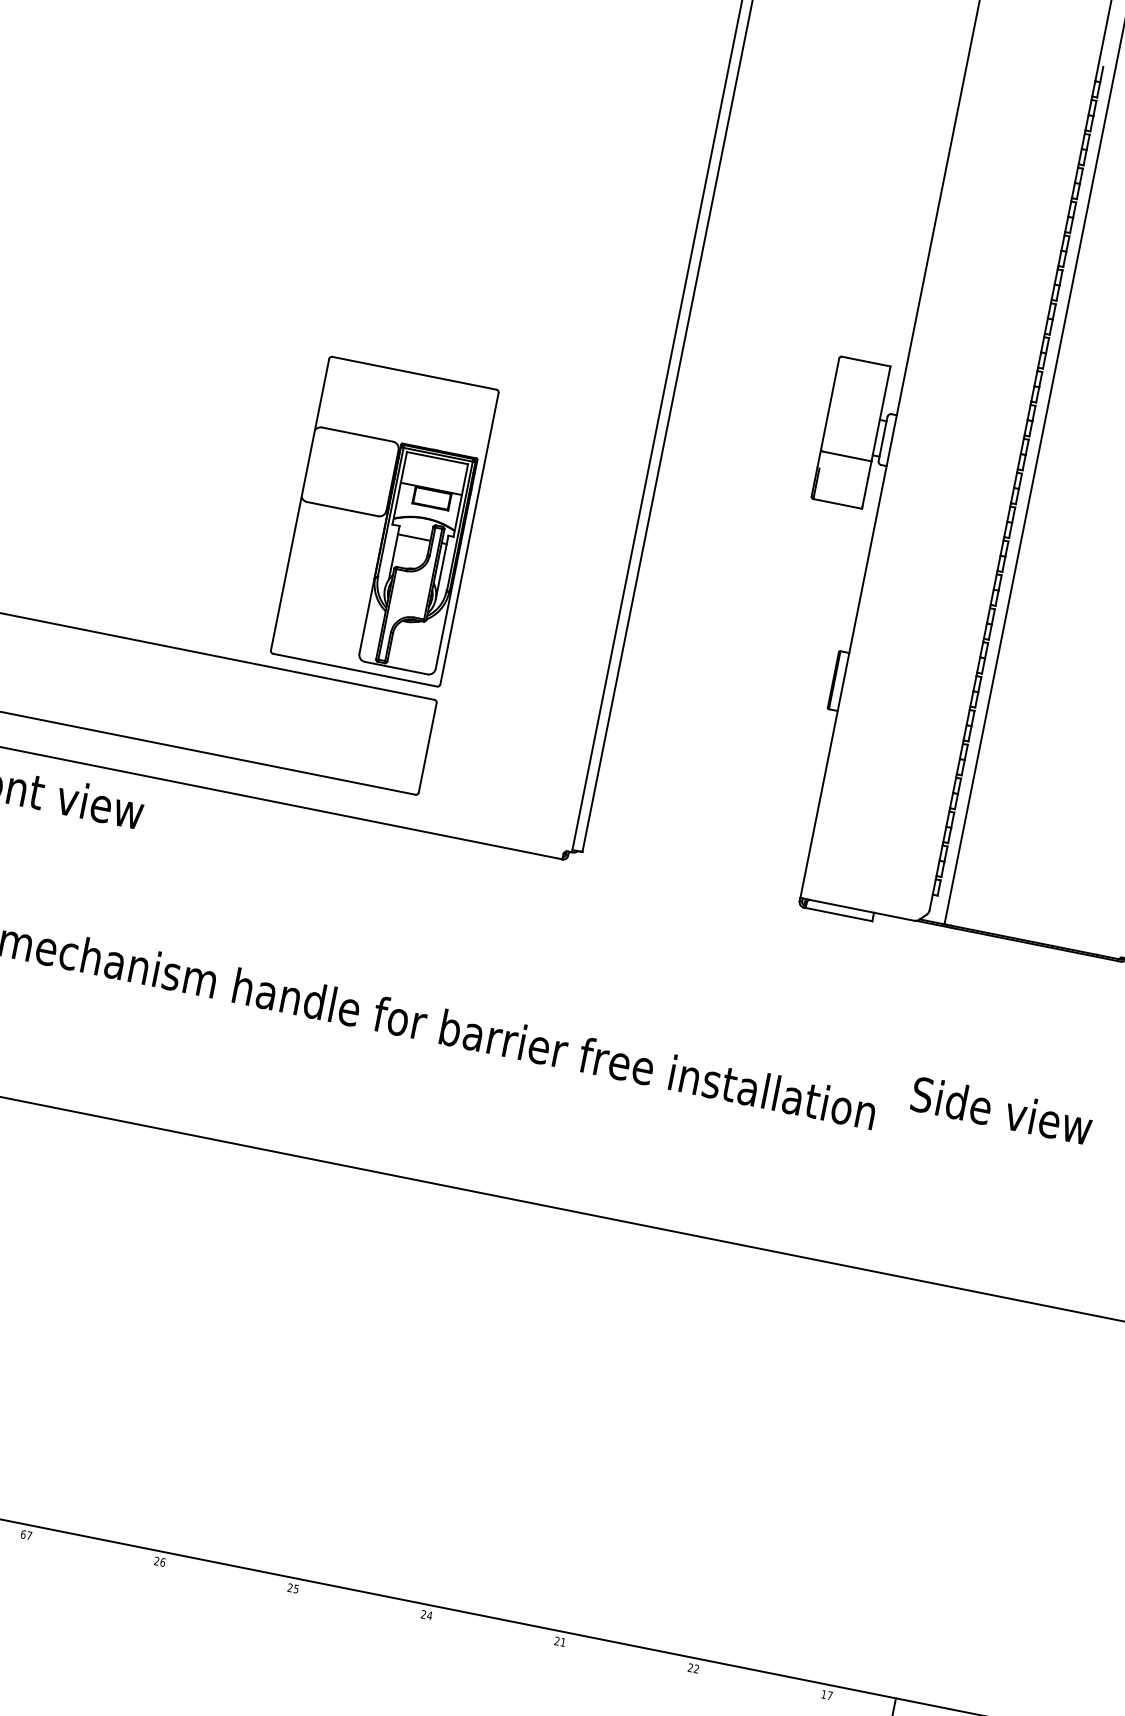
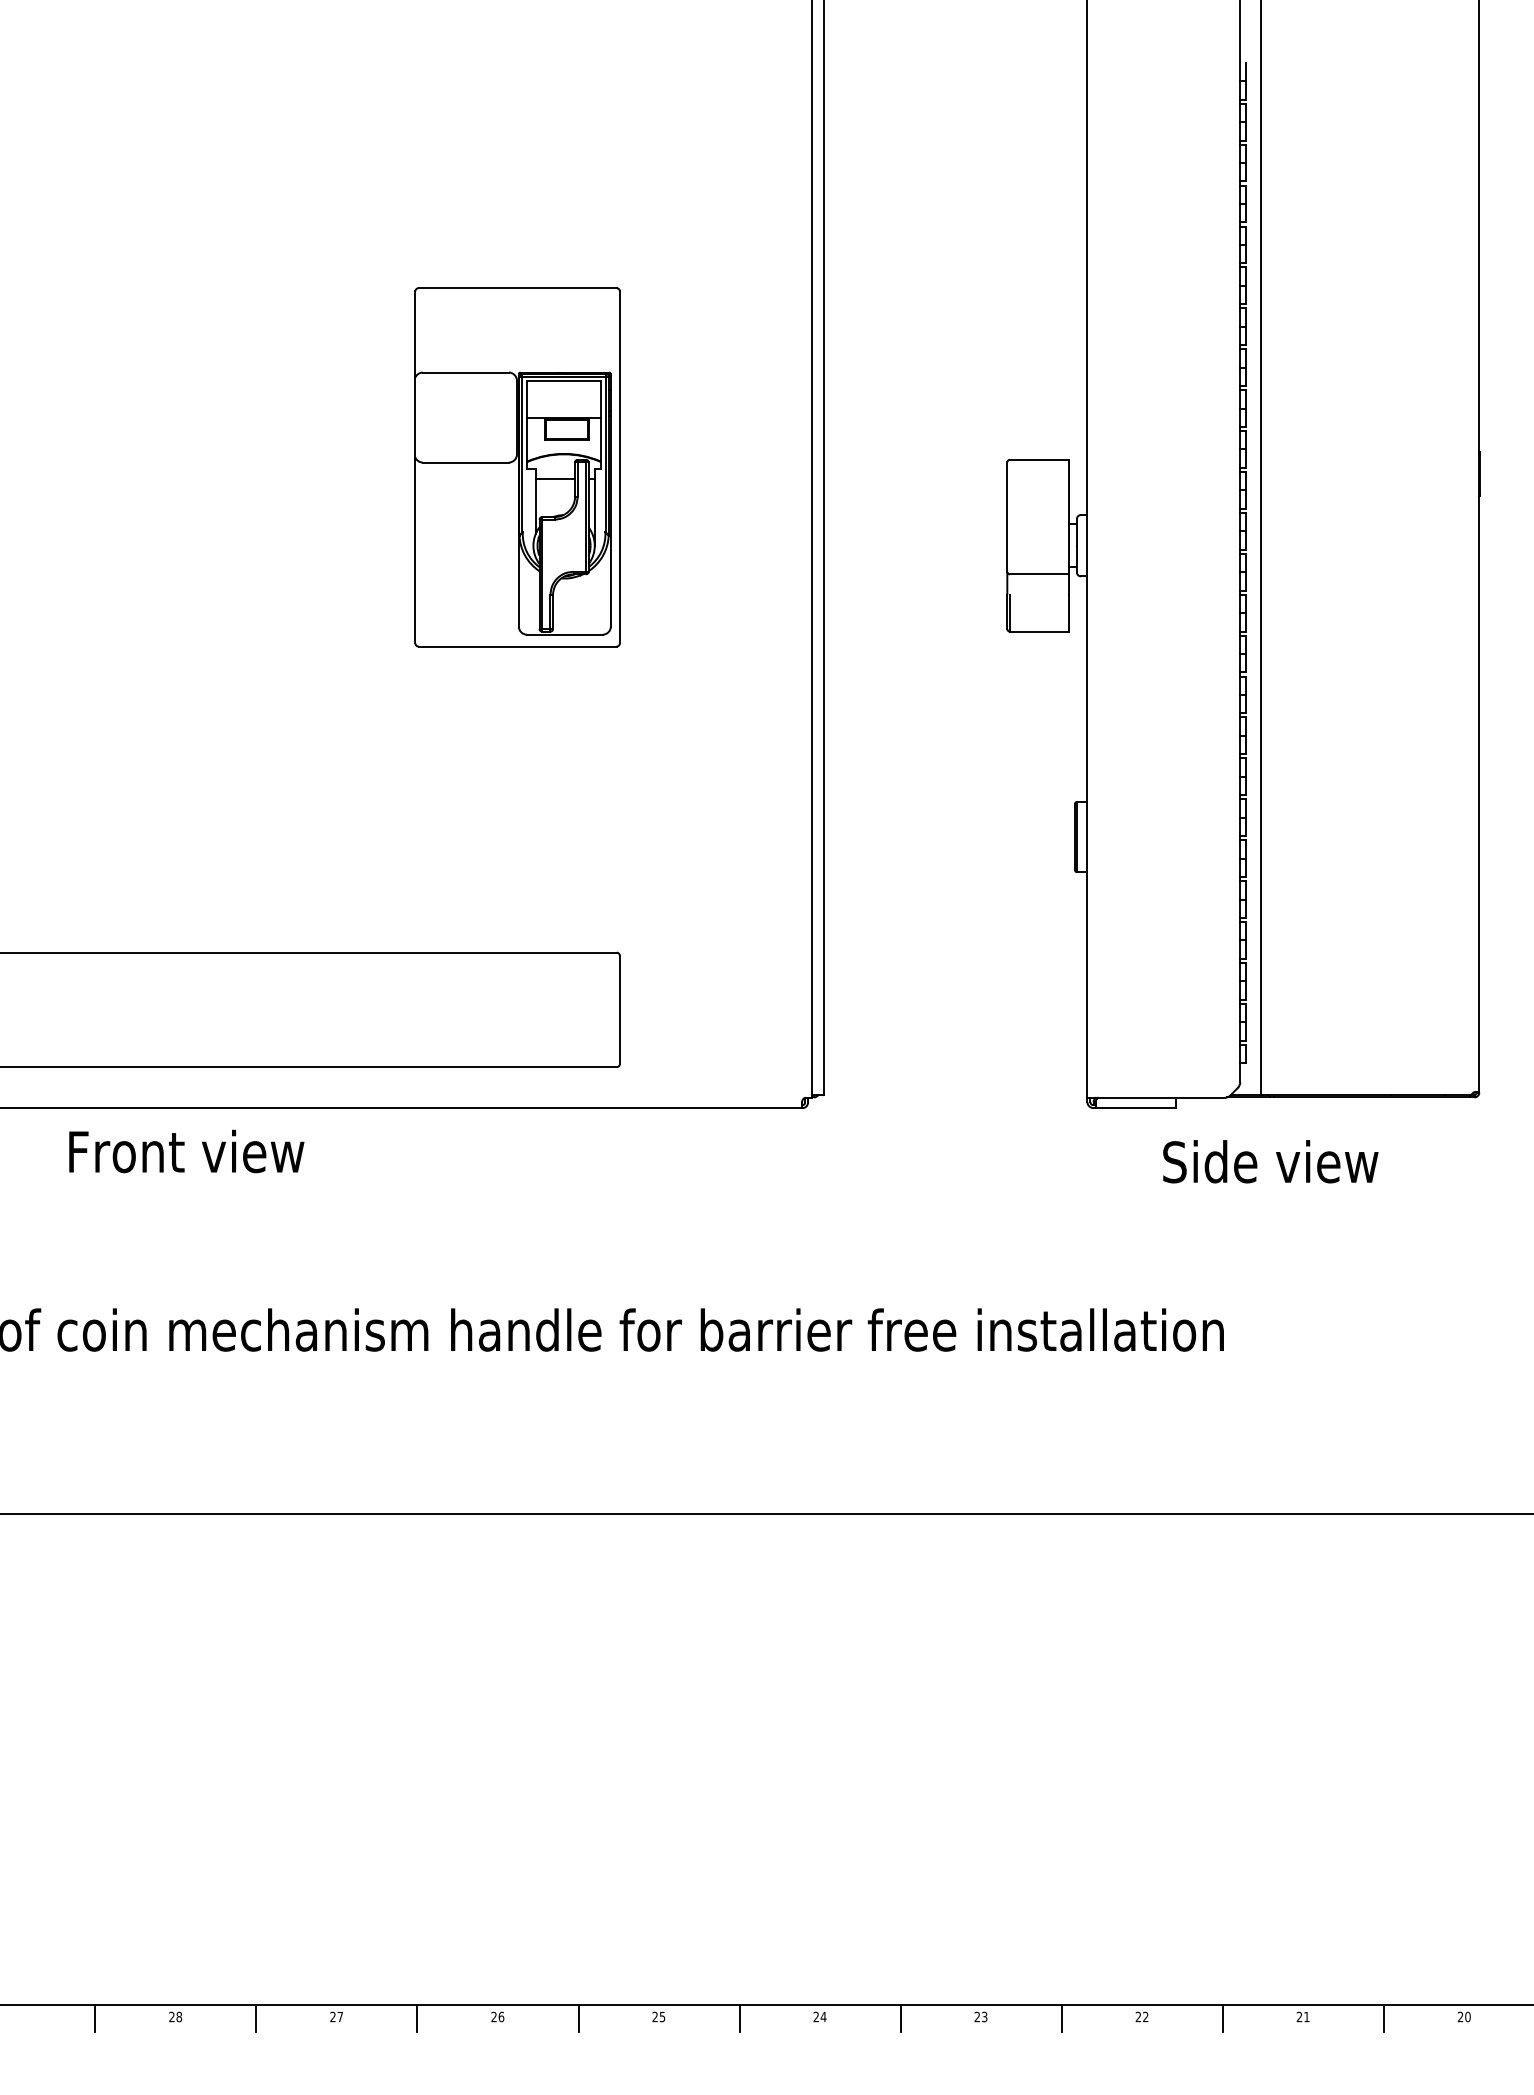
part: (384, 521) -> (517, 467), moved
text: (1001, 1110) -> (1270, 1161), moved
text: (23, 1534) -> (332, 2016), 67 -> 27
line: (93, 1549) -> (417, 2018), added
line: (226, 1576) -> (578, 2018), added
line: (359, 1603) -> (739, 2018), added
line: (493, 1629) -> (900, 2018), added
text: (563, 1641) -> (984, 2016), 21 -> 23
line: (626, 1656) -> (1061, 2018), added
line: (759, 1682) -> (1222, 2018), added
text: (826, 1694) -> (1302, 2016), 17 -> 21

